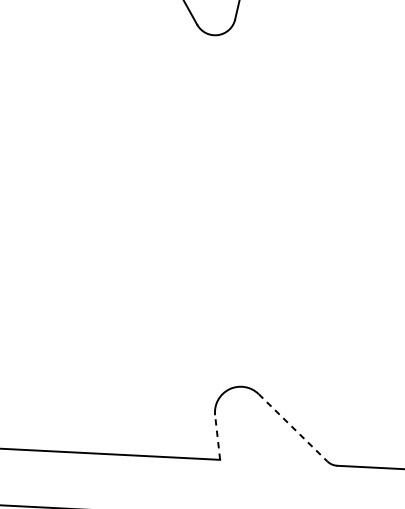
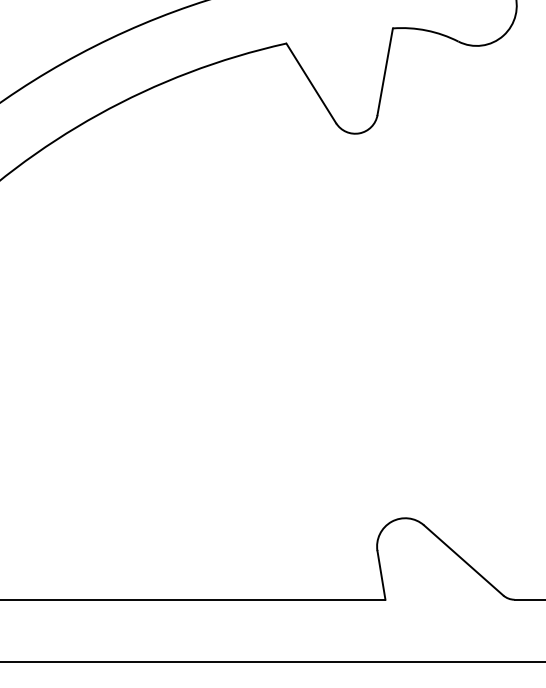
line: (292, 427) -> (463, 560), dashed -> solid
line: (217, 437) -> (381, 575), dashed -> solid

